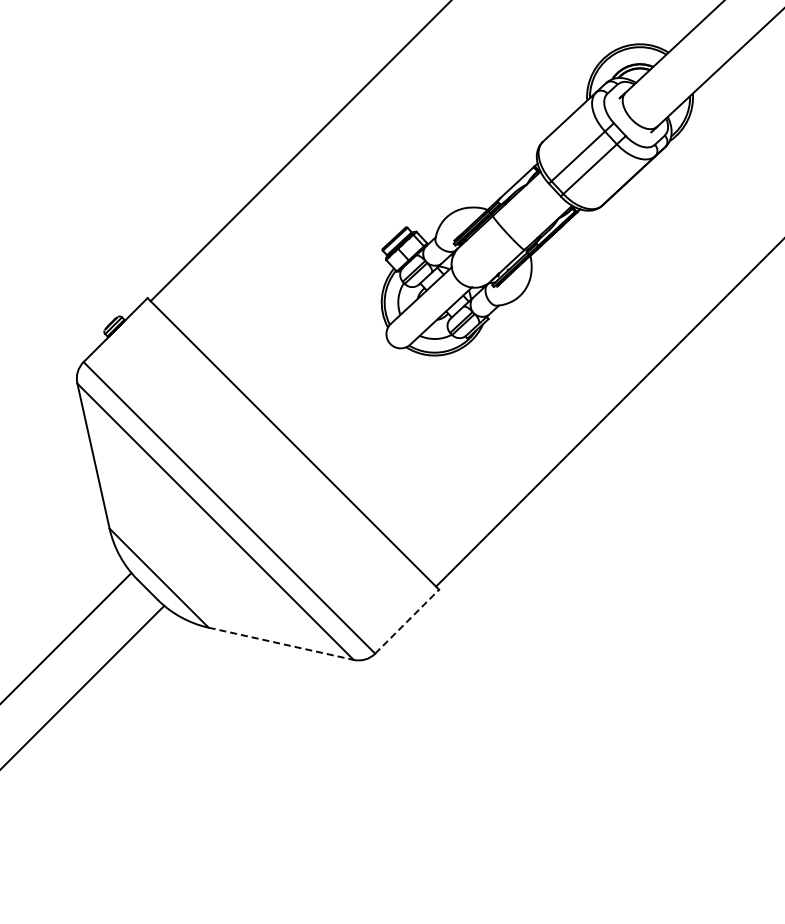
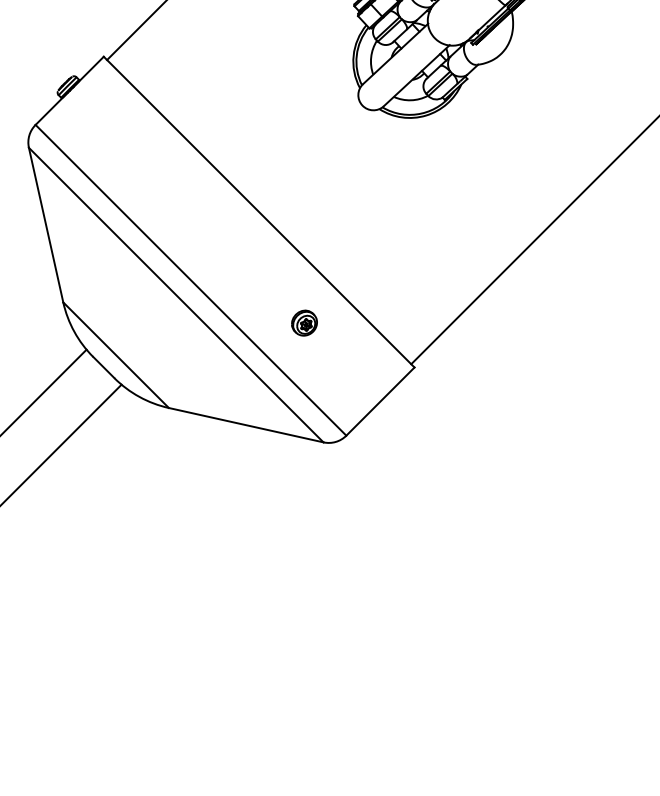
part: (335, 547) -> (304, 322), added
line: (407, 621) -> (380, 401), dashed -> solid
line: (281, 643) -> (246, 424), dashed -> solid

